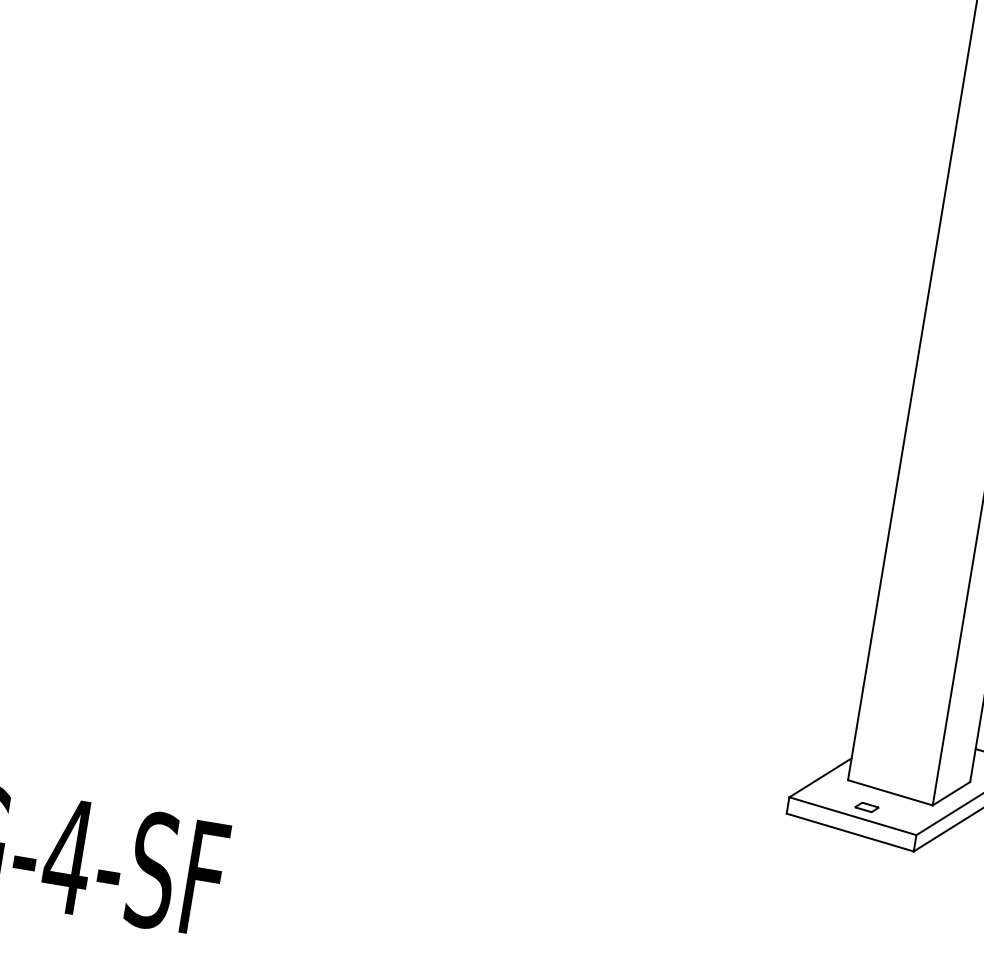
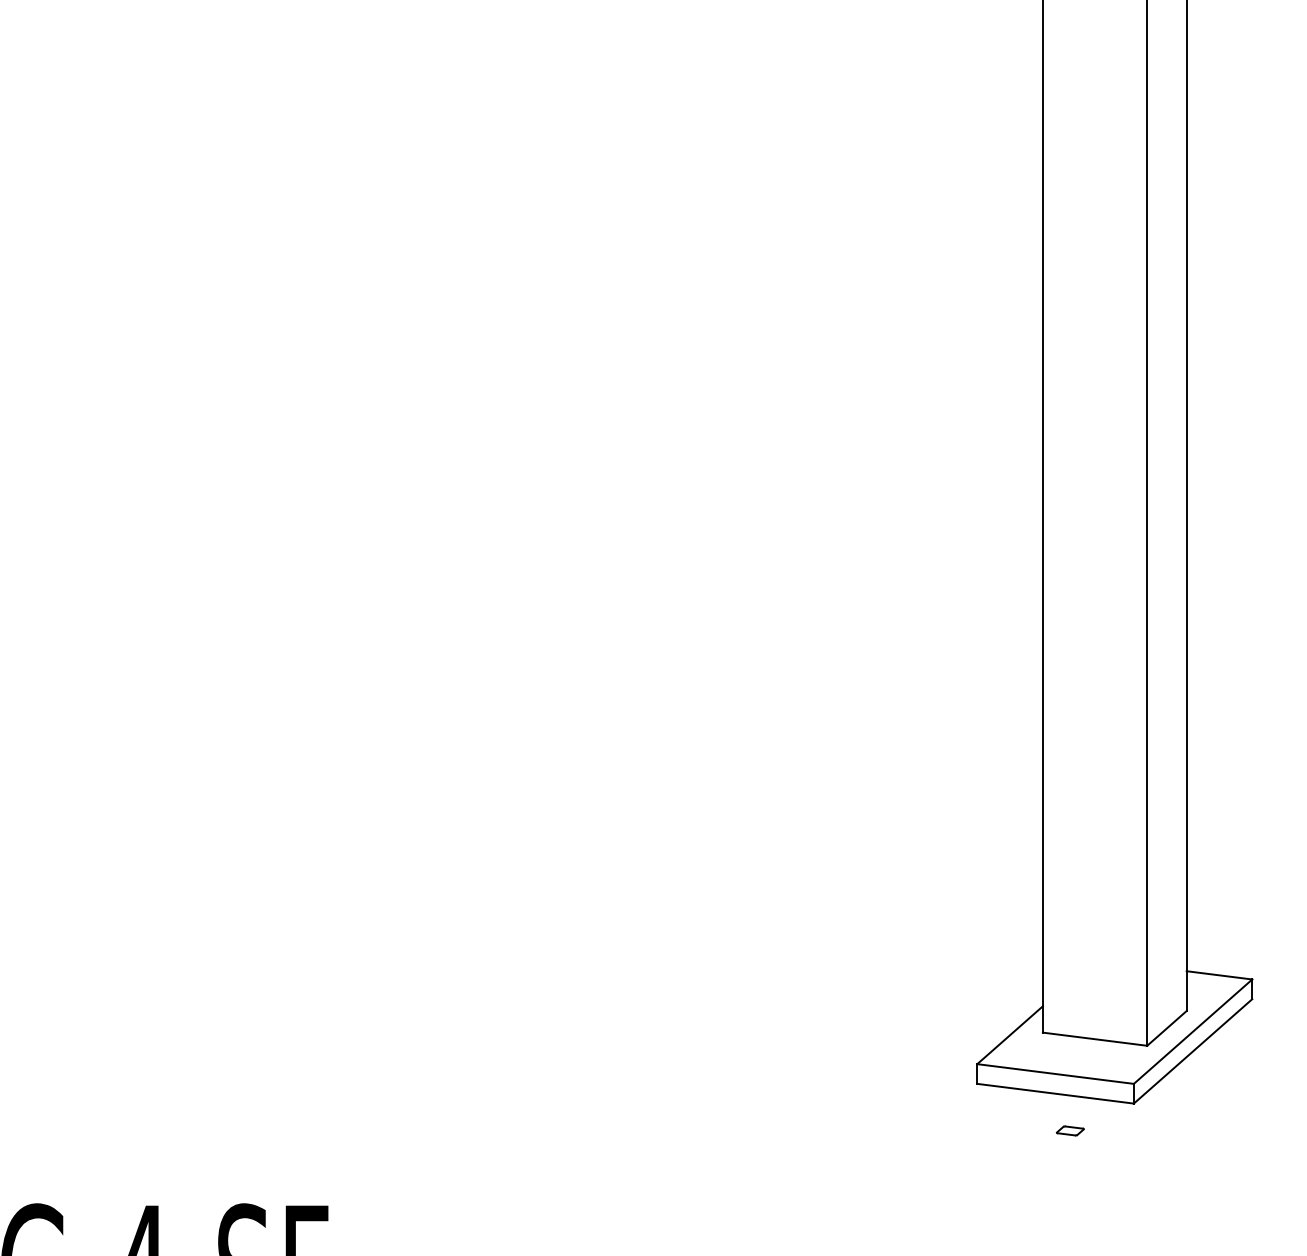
part: (866, 806) -> (1069, 1130), moved

